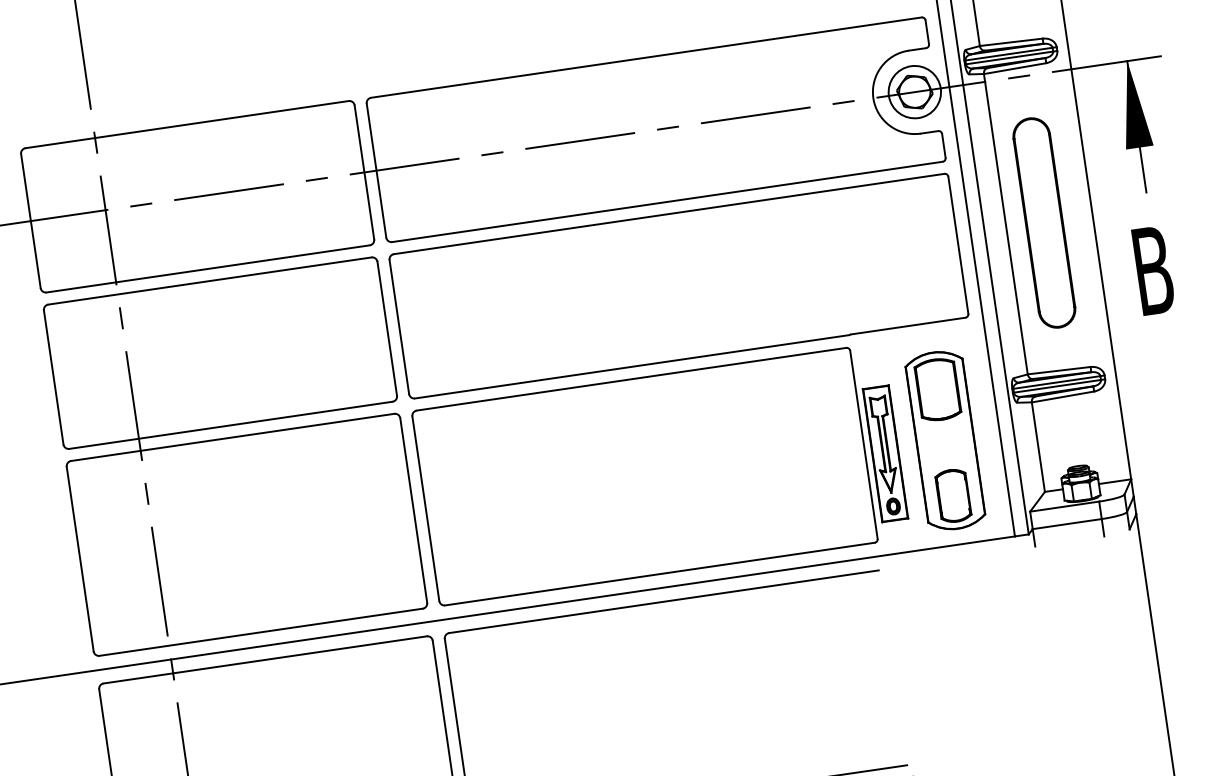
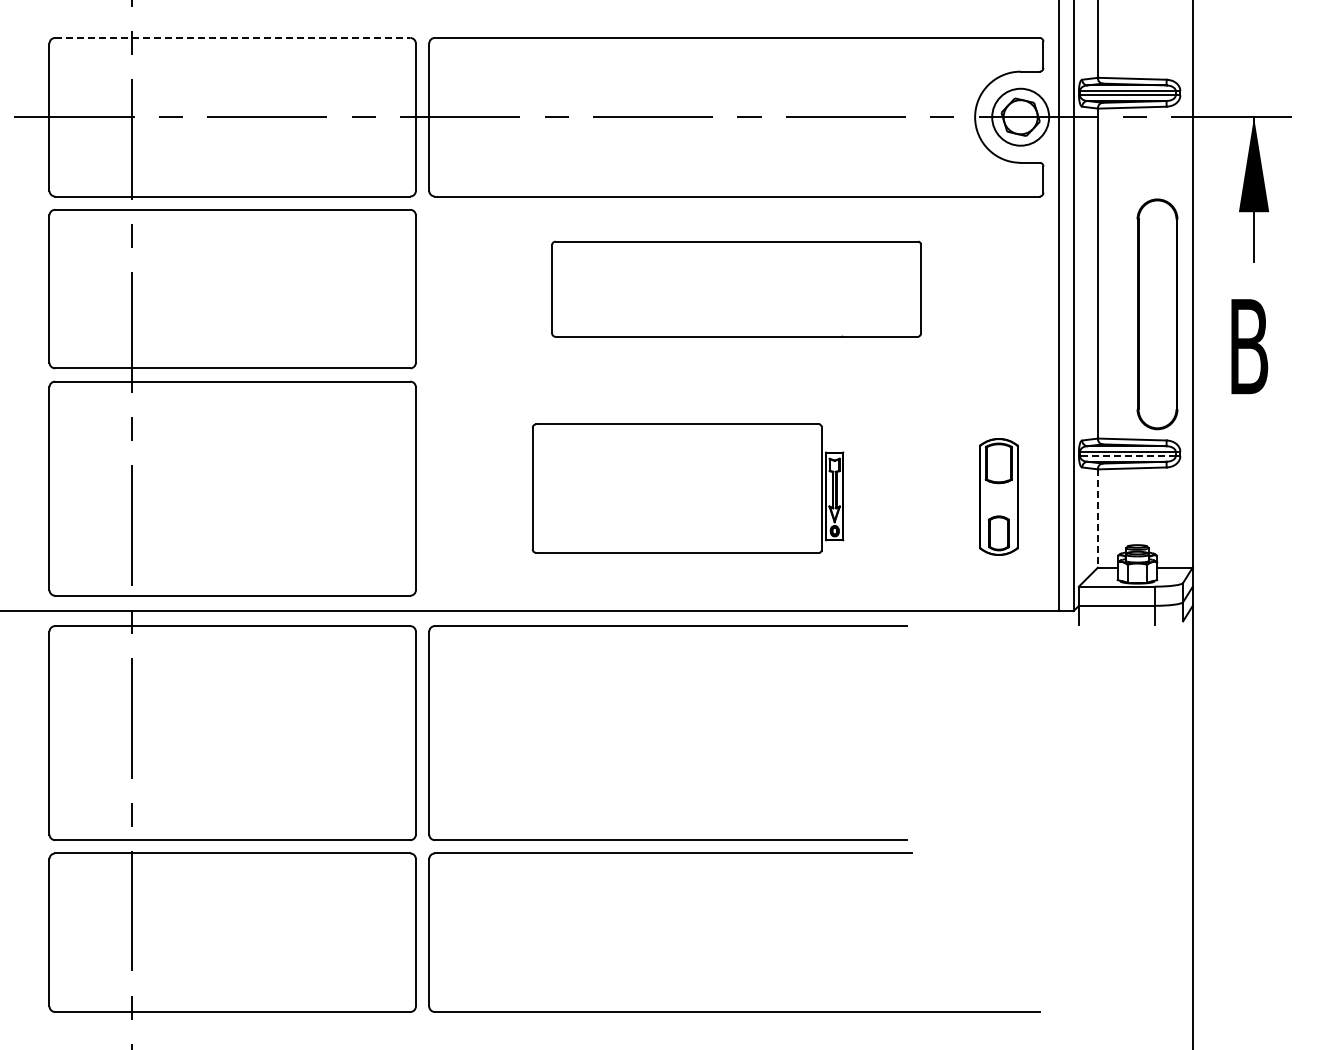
line: (186, 124) -> (232, 37), solid -> dashed
part: (1044, 223) -> (1157, 314), moved
part: (679, 286) -> (736, 289), size x0.6
line: (1057, 386) -> (1127, 456), solid -> dashed
part: (945, 440) -> (998, 496), size x0.6
line: (1038, 448) -> (1097, 519), solid -> dashed
part: (660, 474) -> (687, 488), size x0.6

